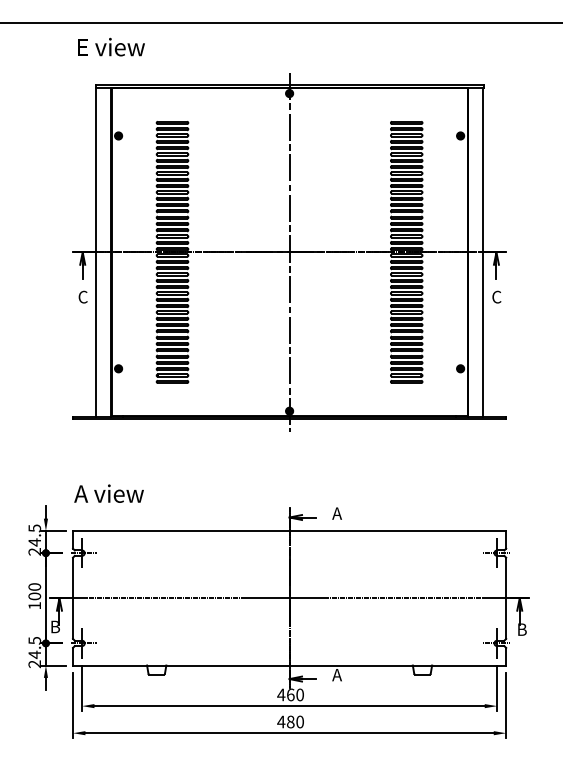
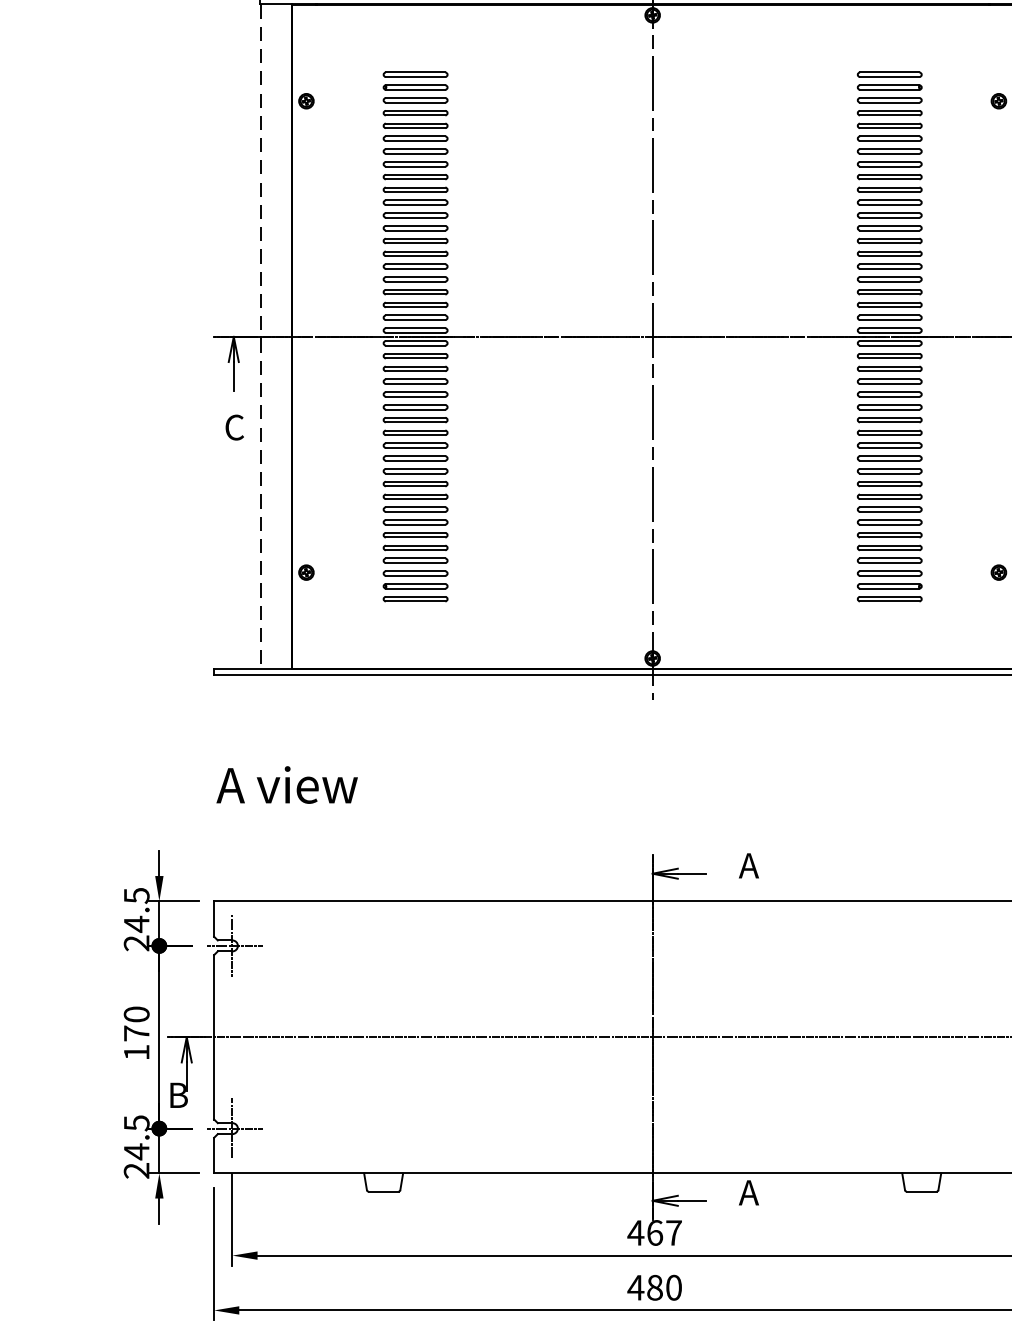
line: (96, 252) -> (261, 337), solid -> dashed
text: (108, 493) -> (285, 784), moved
text: (34, 596) -> (136, 1033), 100 -> 170
text: (299, 694) -> (672, 1232), 460 -> 467

